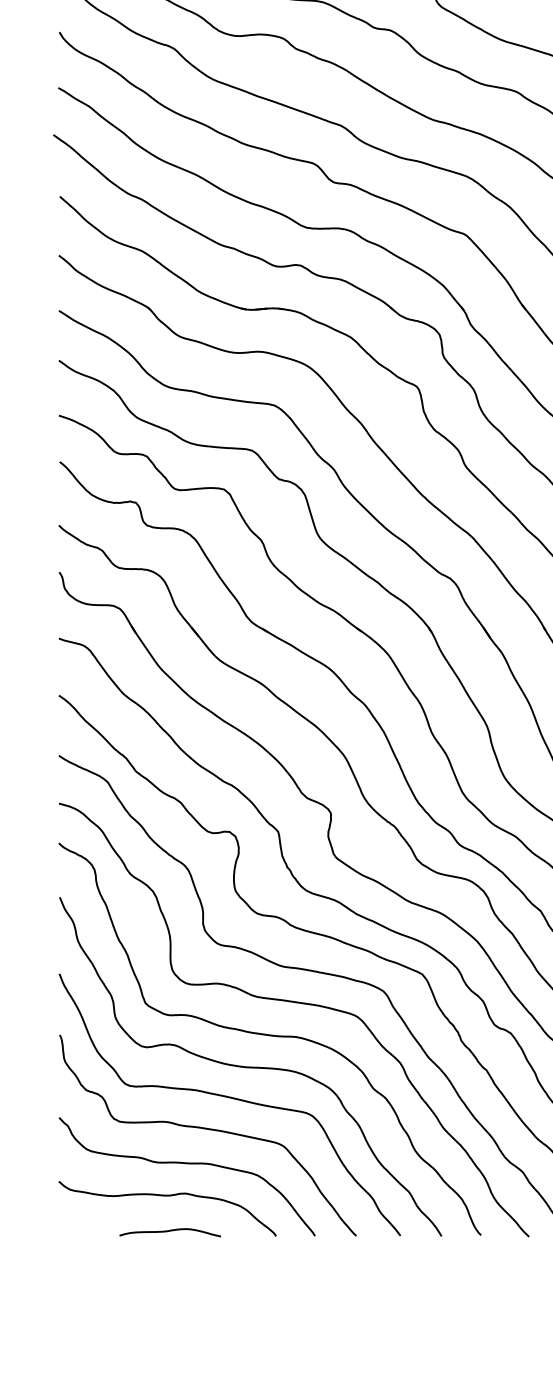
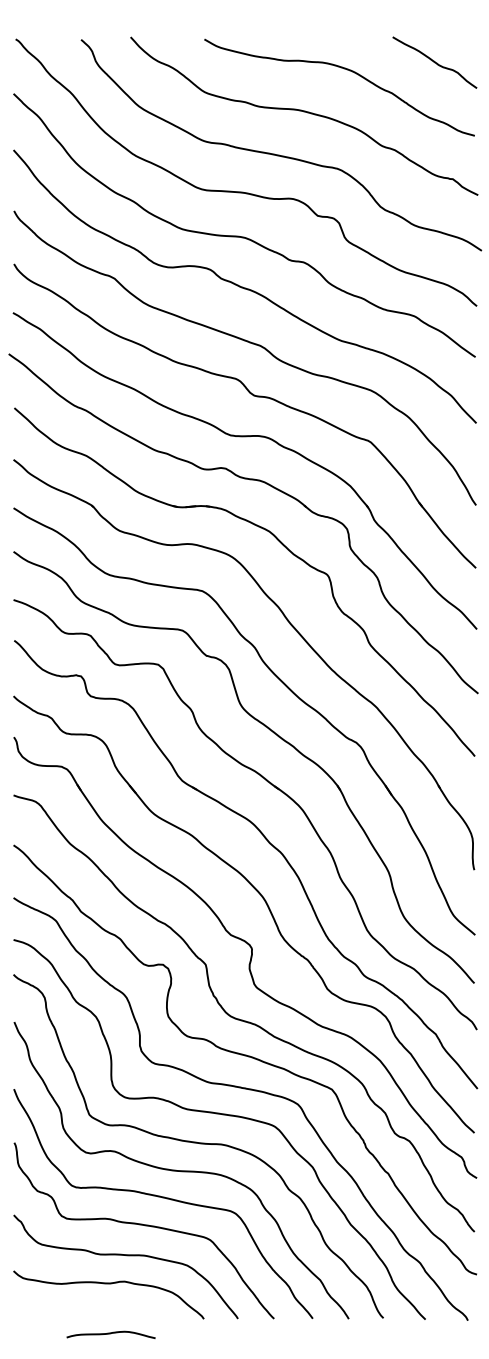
curve: (169, 1232) -> (110, 1334), moved

